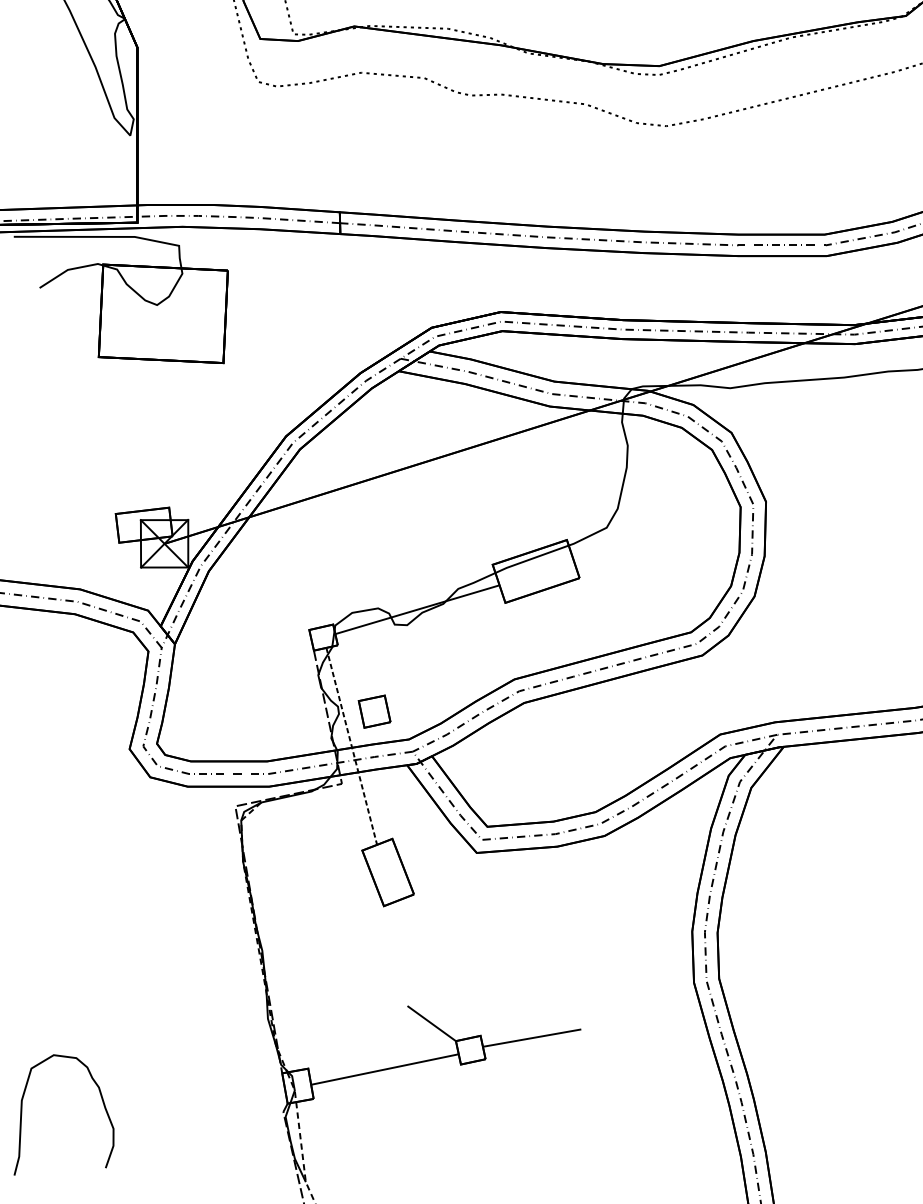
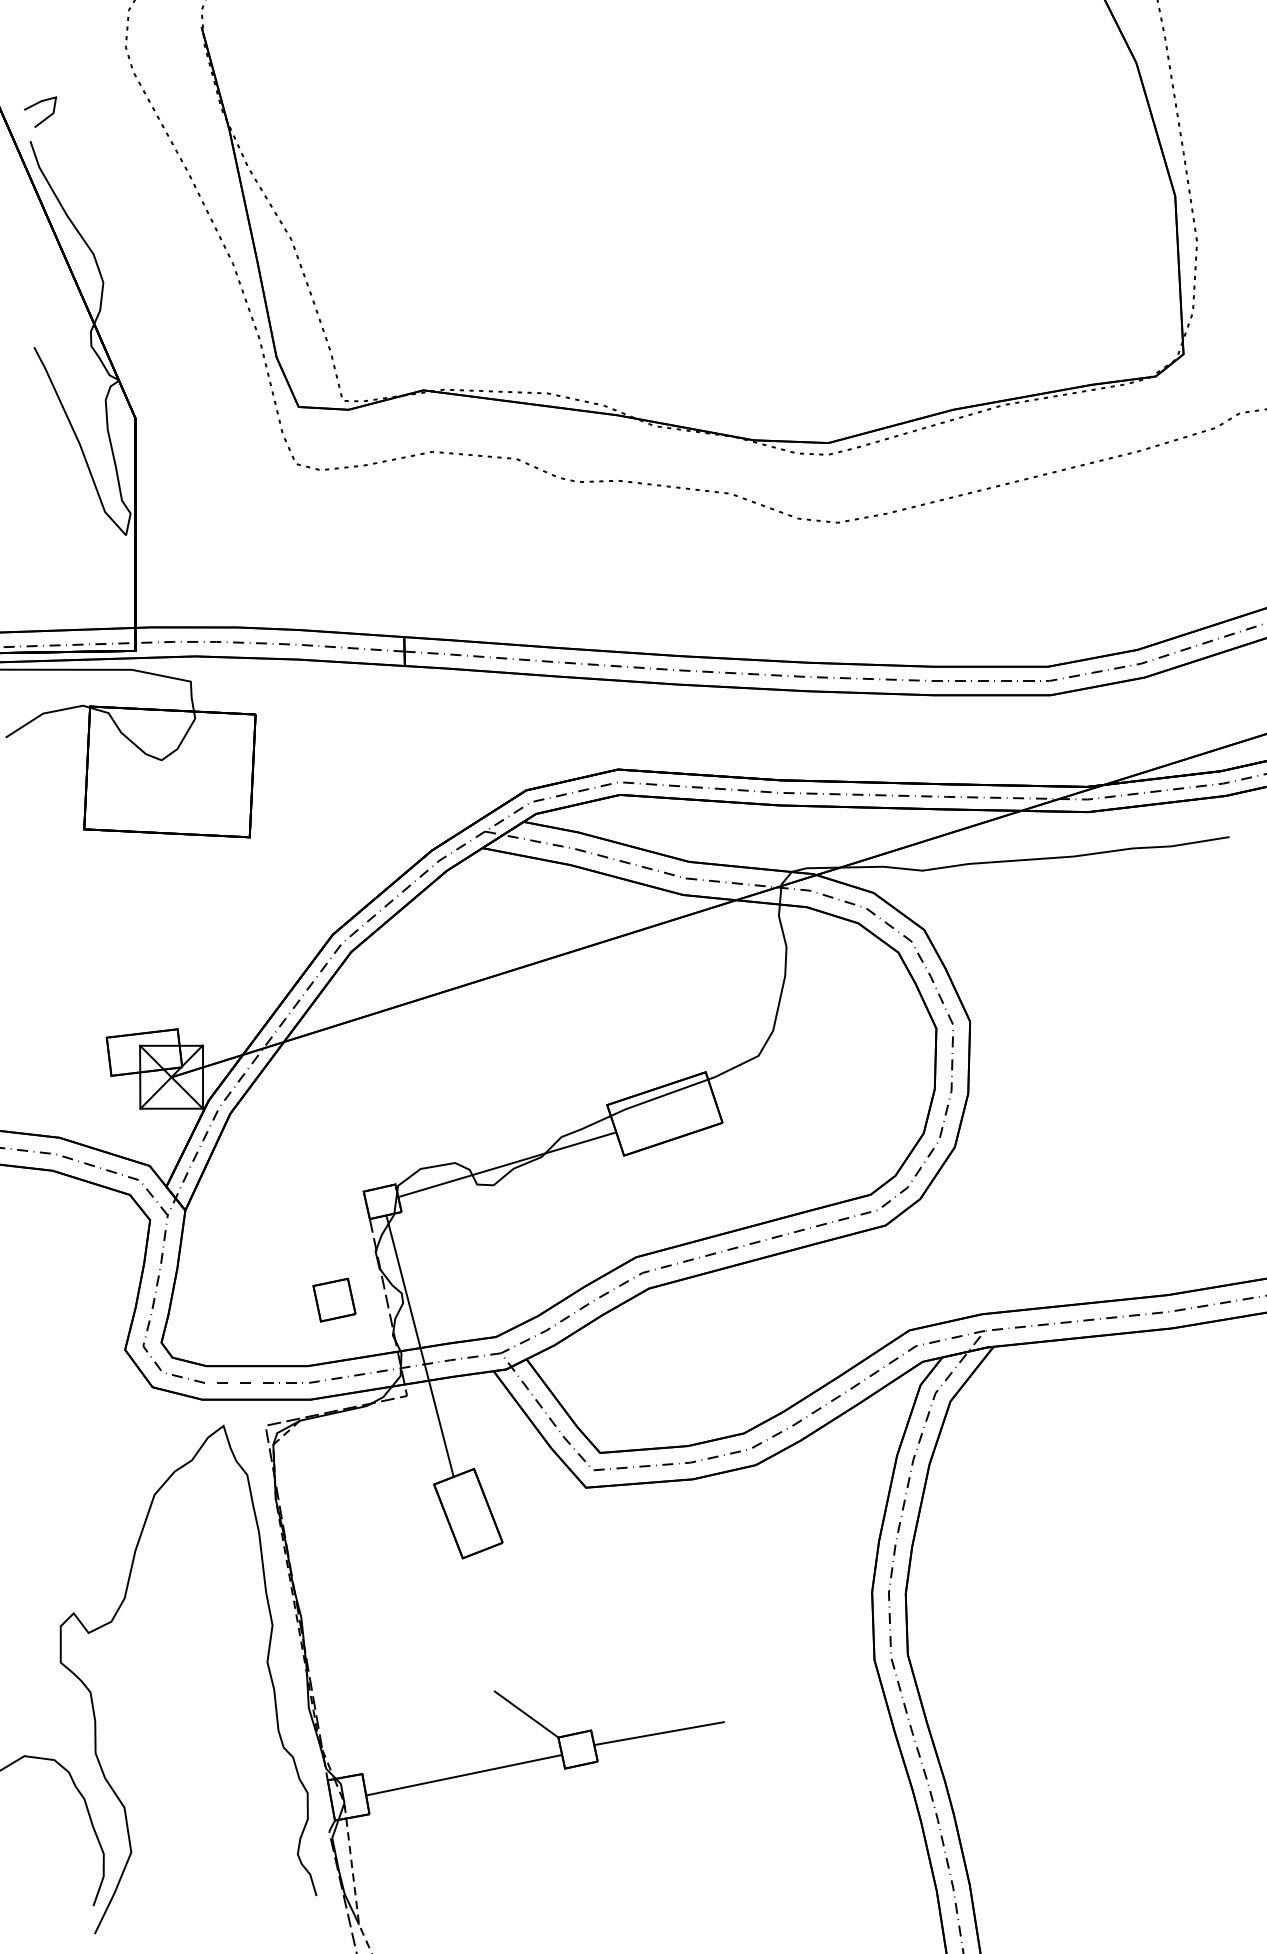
part: (374, 711) -> (334, 1299), moved
line: (352, 746) -> (420, 1346), dashed -> solid
curve: (236, 985) -> (266, 1663), added

